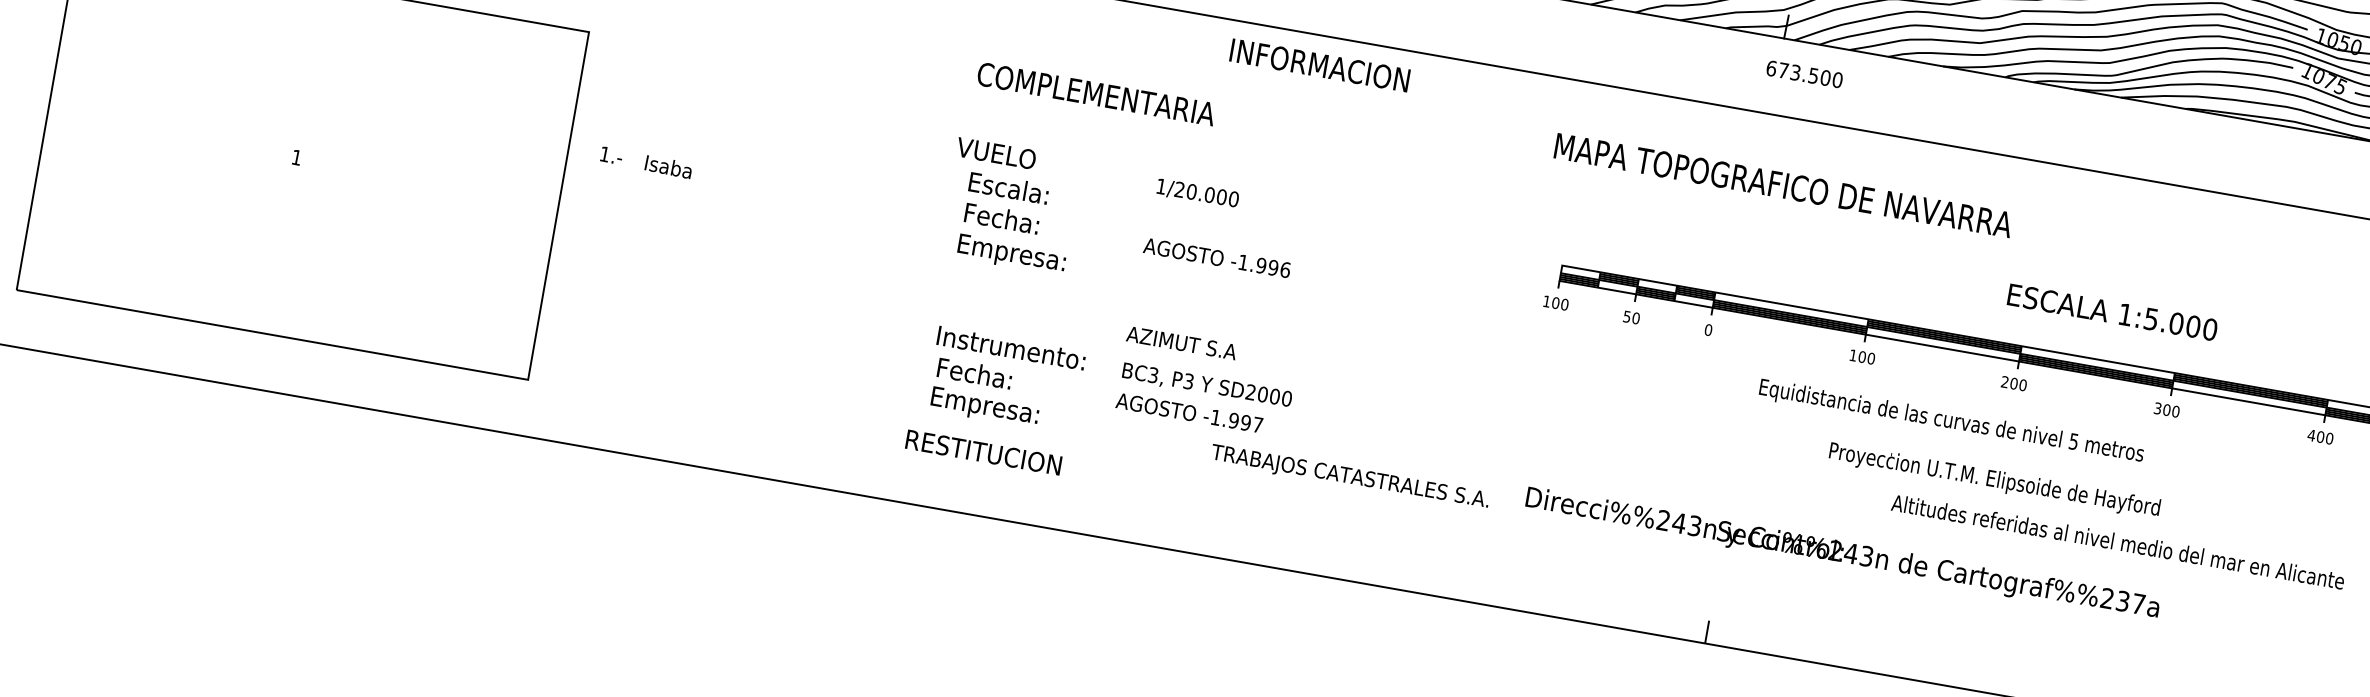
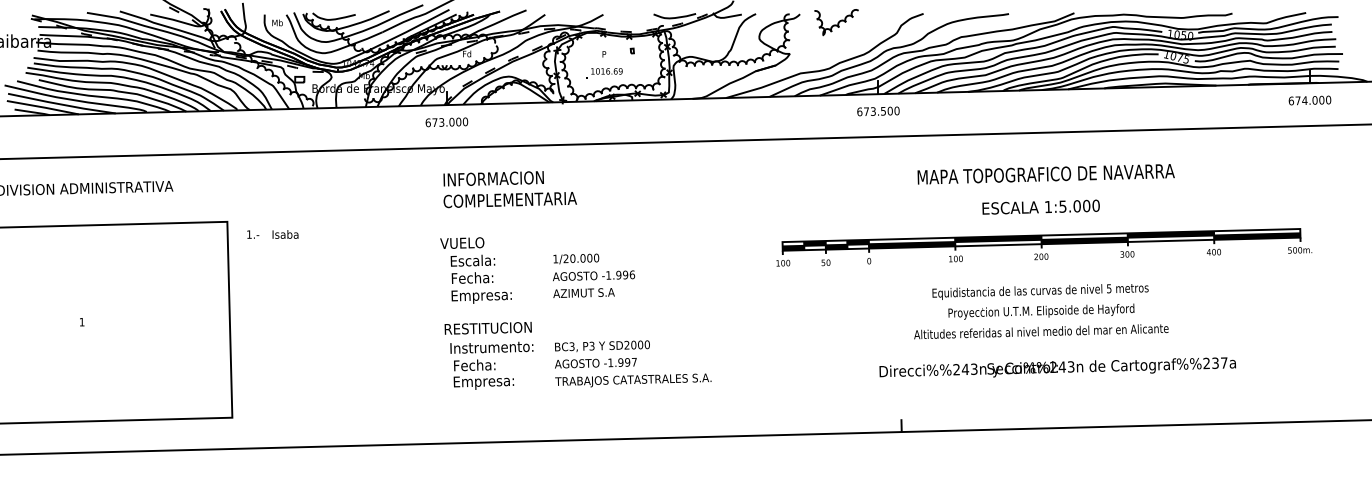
text: (1319, 64) -> (493, 178), moved
text: (1804, 74) -> (878, 111), moved
text: (645, 162) -> (272, 234), moved
text: (1782, 185) -> (1045, 174), moved
text: (1198, 192) -> (576, 258), moved
text: (2111, 310) -> (1040, 206), moved
text: (1181, 342) -> (583, 292), moved
text: (1951, 422) -> (1040, 291), moved
text: (982, 452) -> (487, 328), moved
text: (1350, 477) -> (633, 380), moved
text: (2118, 542) -> (1041, 331), moved
text: (1842, 552) -> (1057, 367), moved

